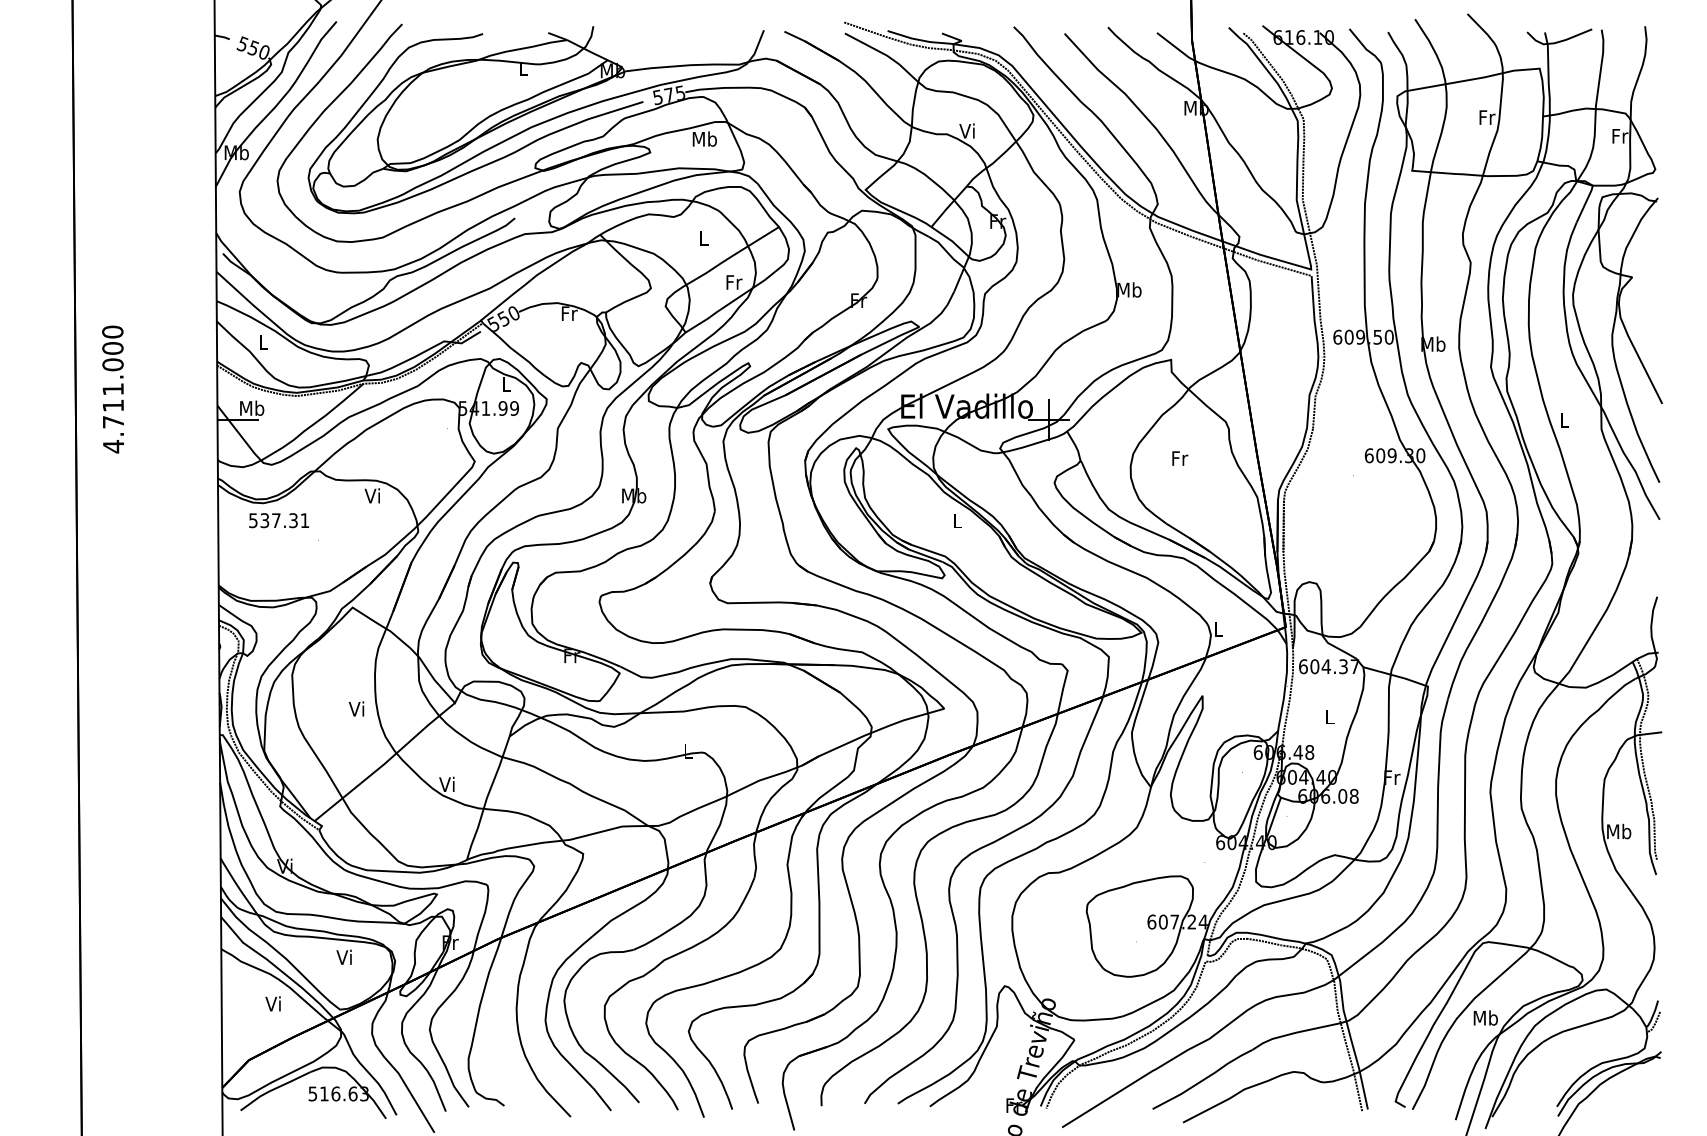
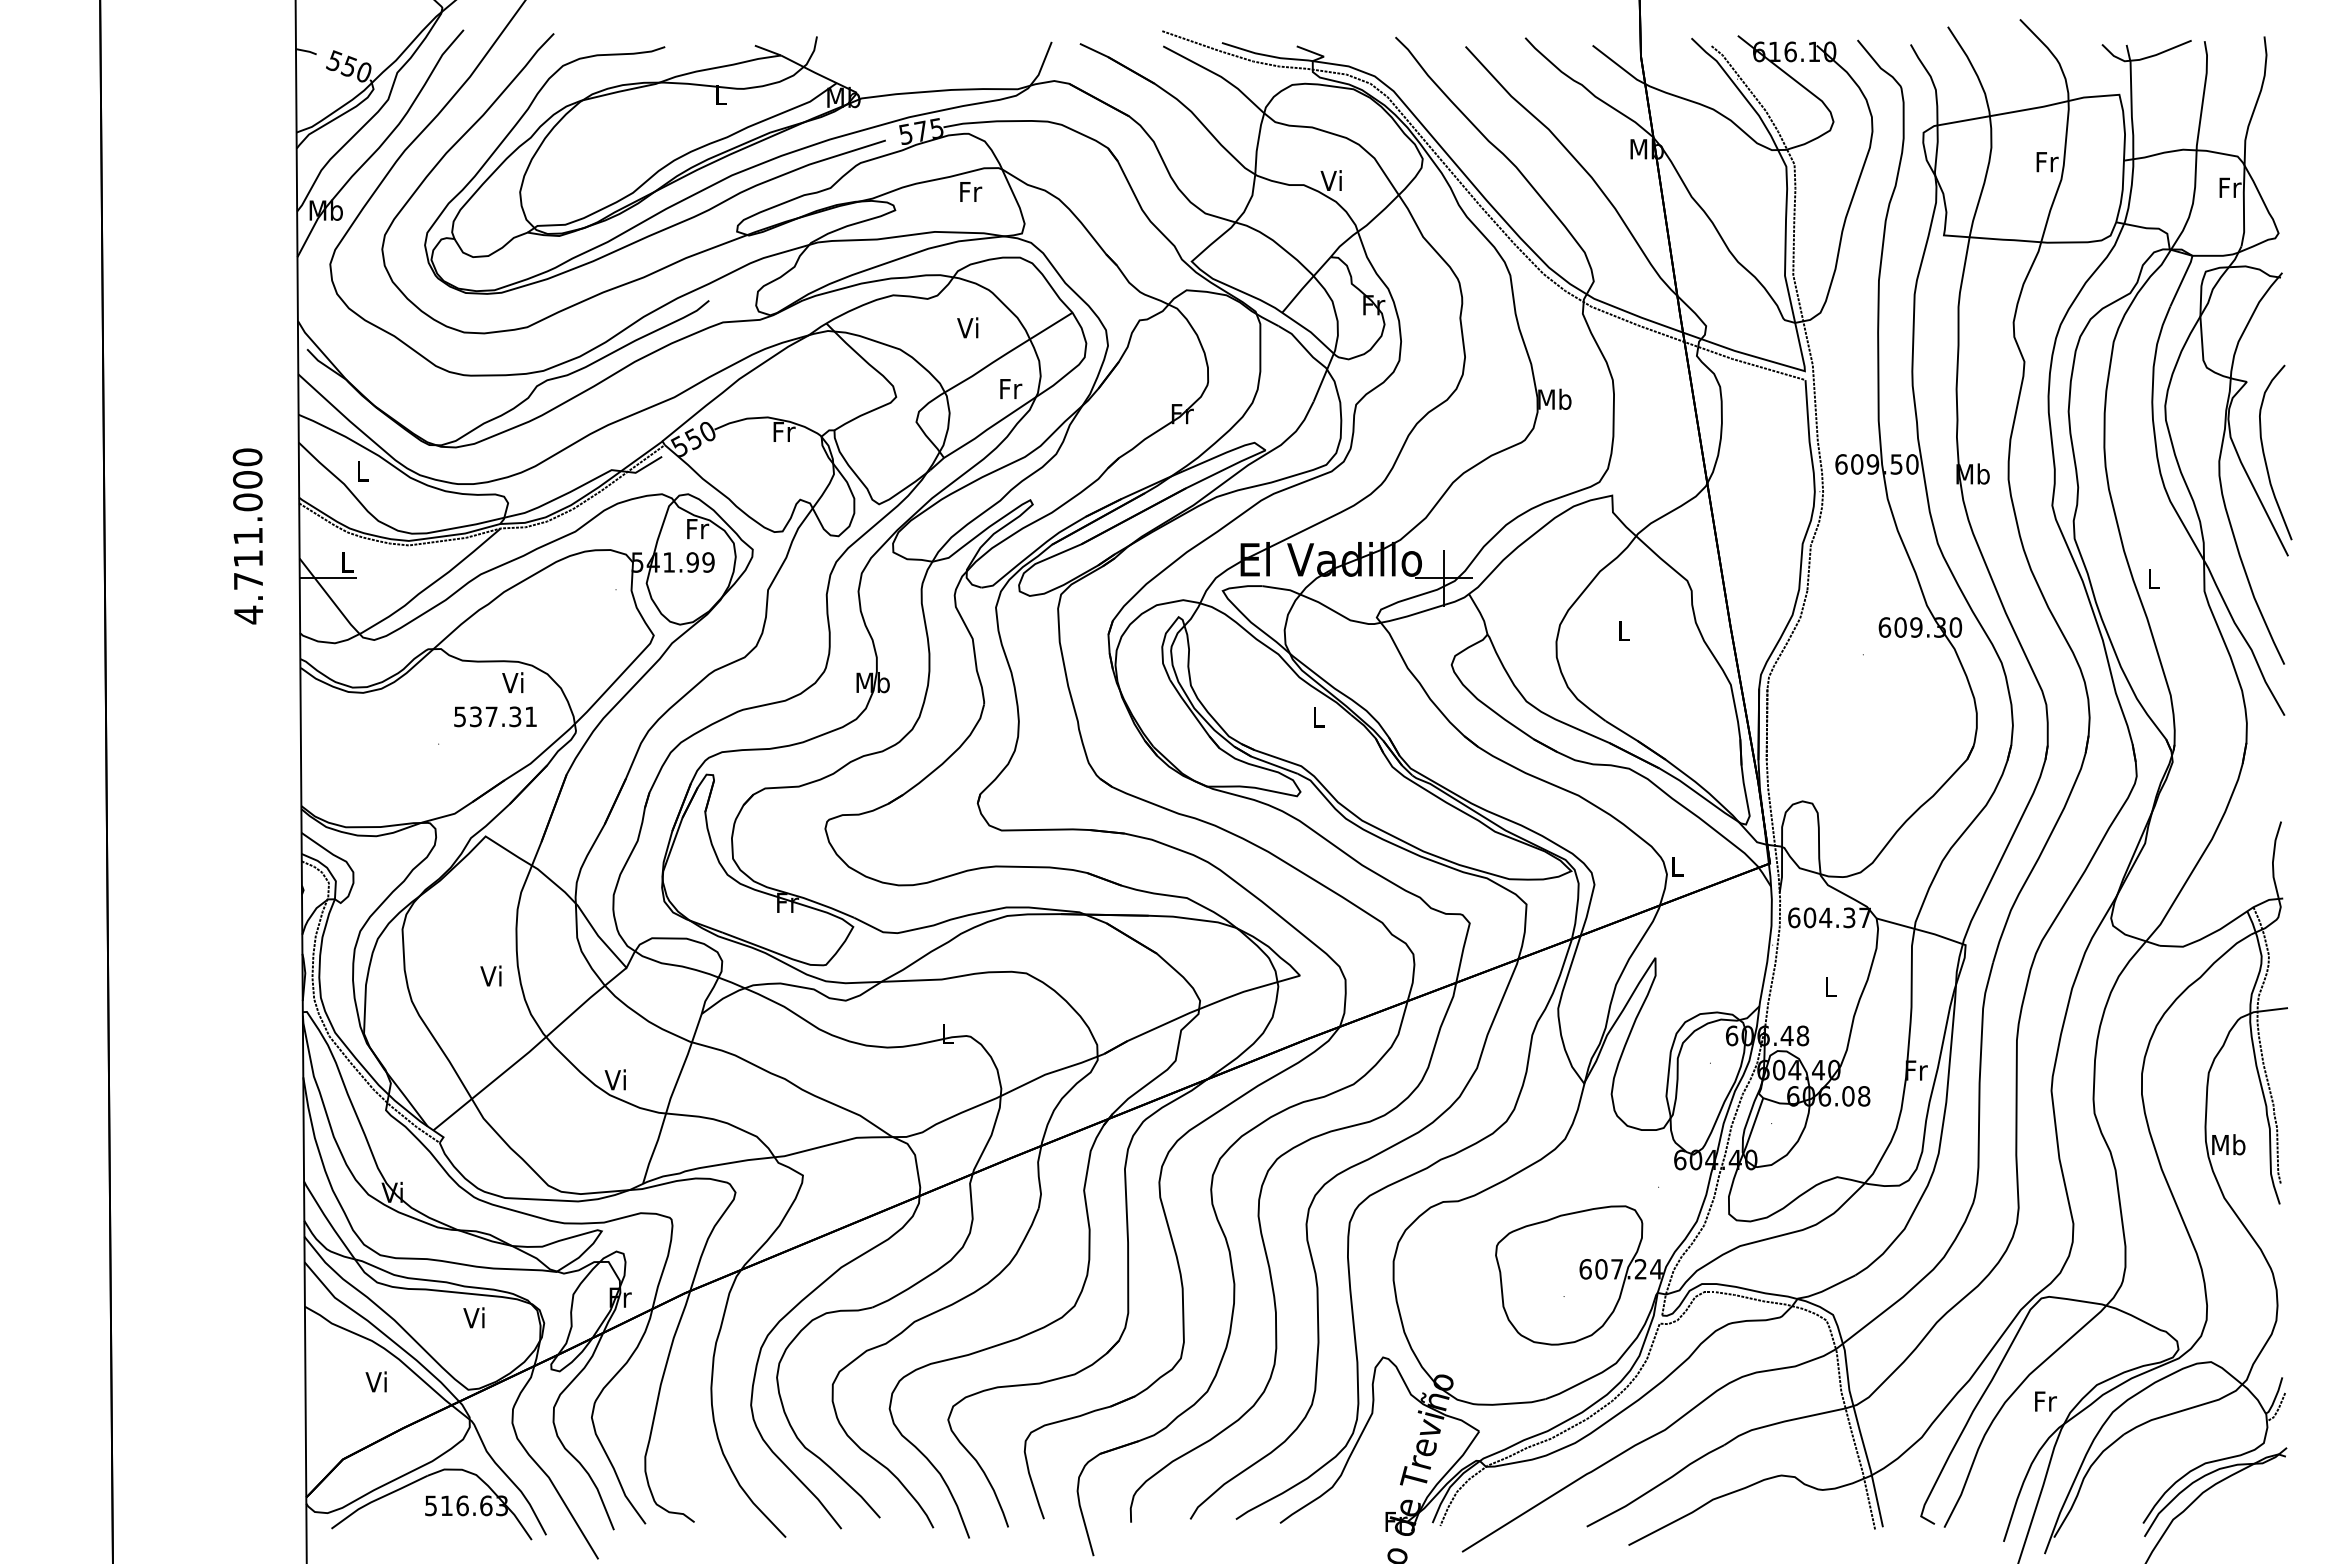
text: (704, 138) -> (970, 191), Mb -> Fr
text: (702, 237) -> (967, 327), L -> Vi
curve: (1645, 331) -> (2265, 456), added
text: (507, 384) -> (698, 529), L -> Fr
text: (112, 389) -> (247, 536), moved
text: (252, 407) -> (347, 561), Mb -> L
text: (1180, 458) -> (1624, 631), Fr -> L
text: (279, 520) -> (495, 716), moved
text: (1485, 1017) -> (2044, 1400), Mb -> Fr

